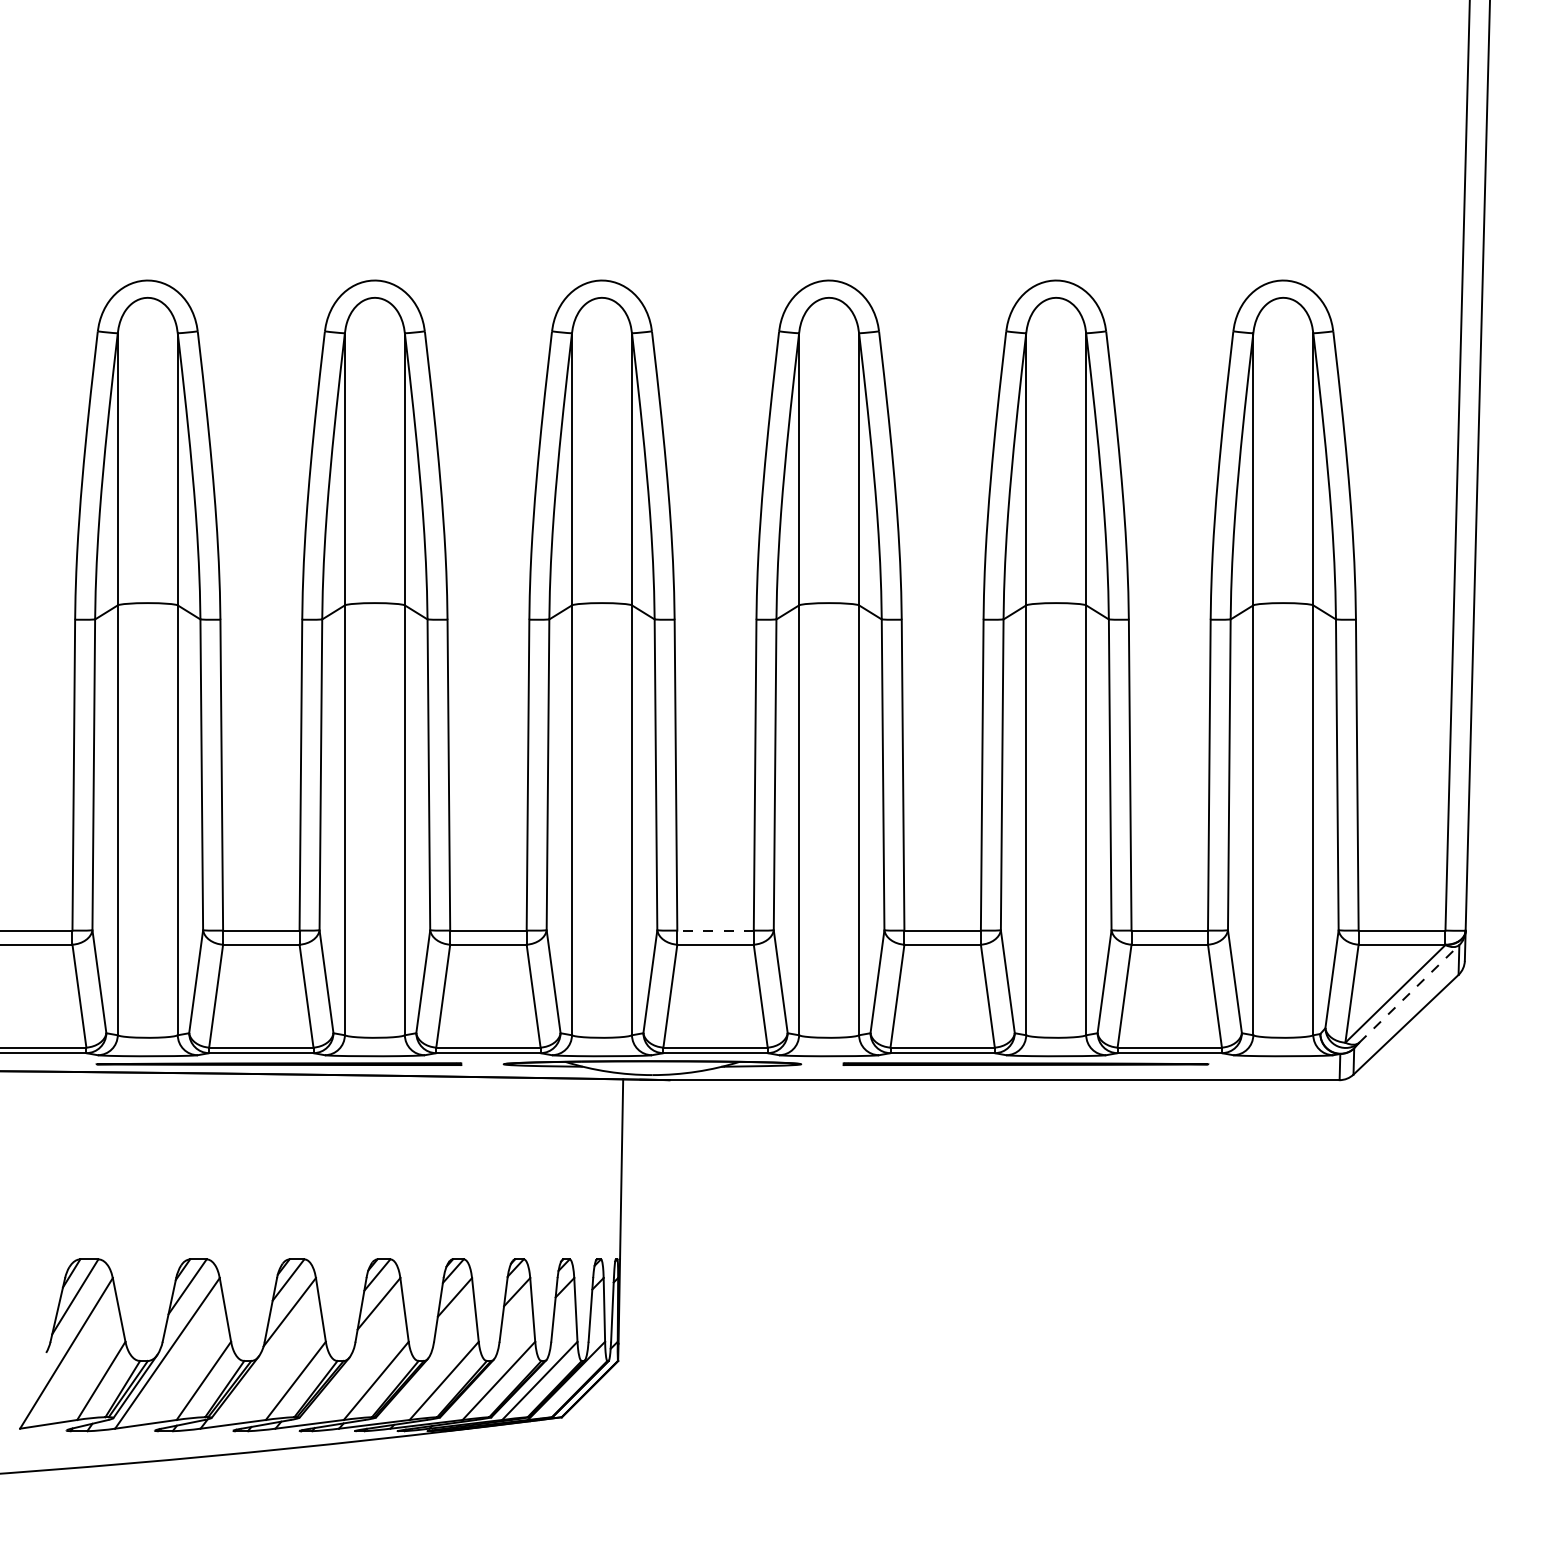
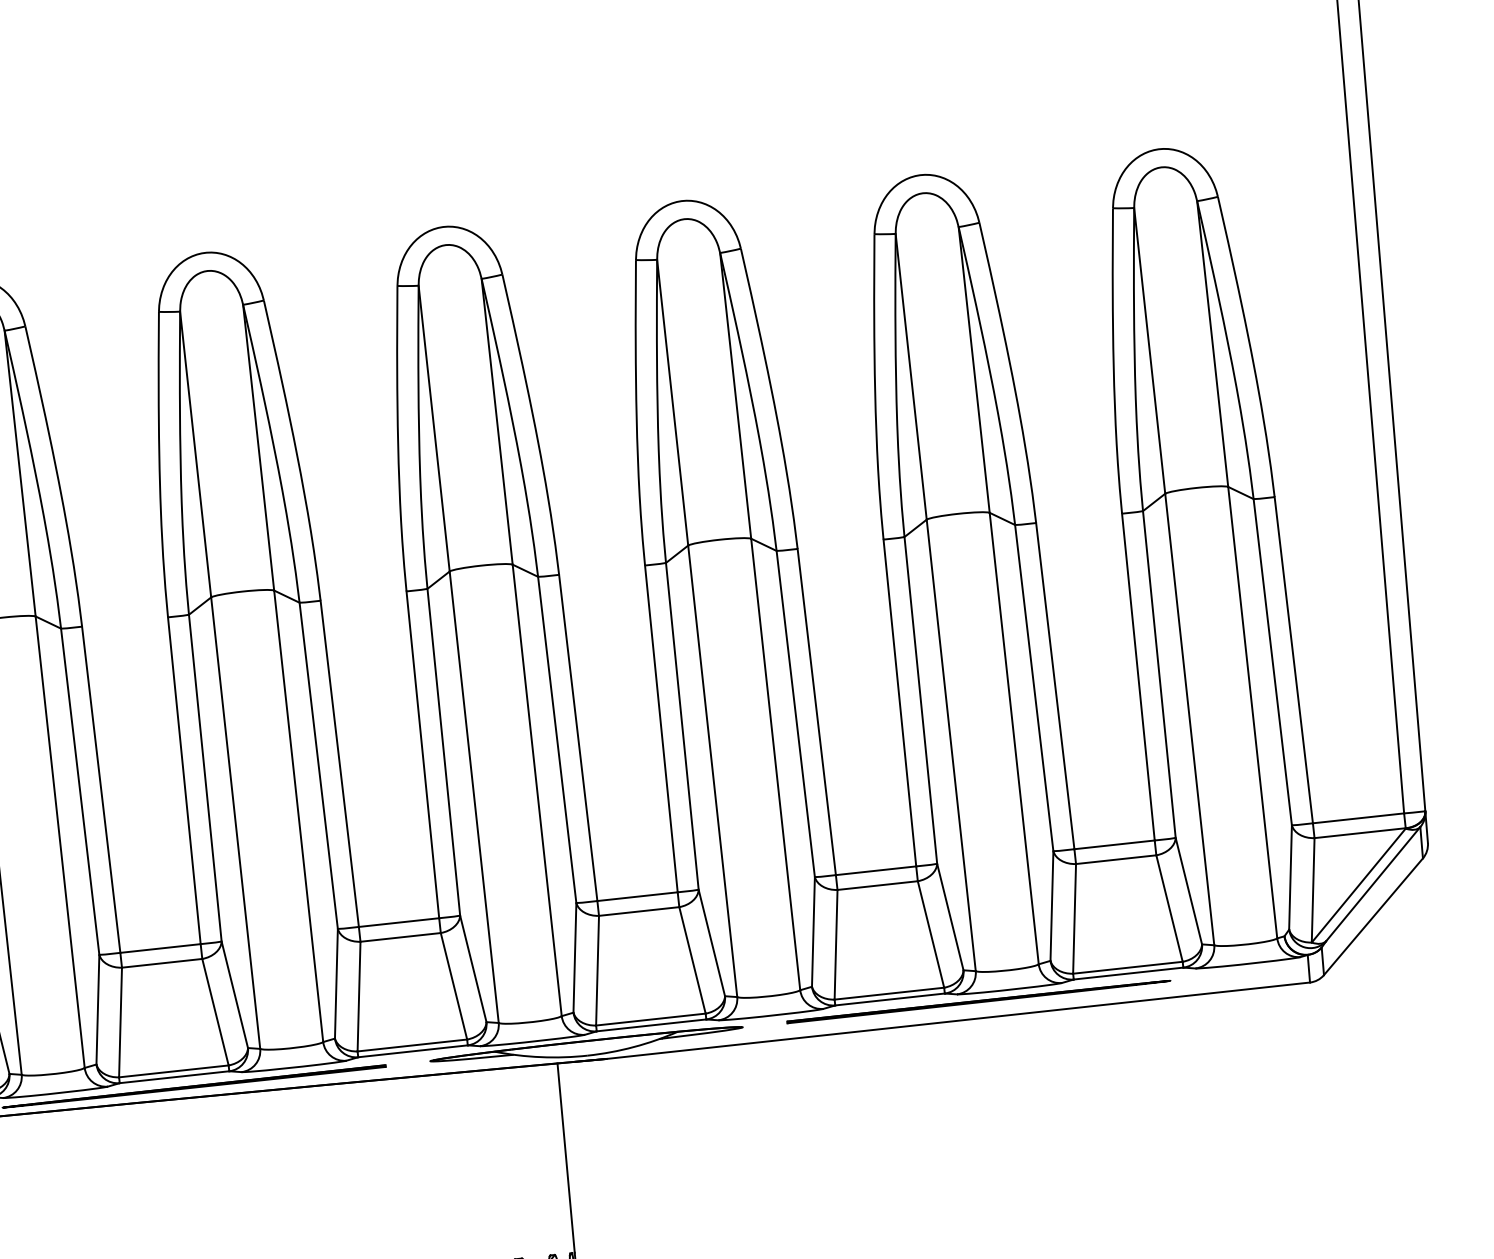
line: (715, 930) -> (637, 896), dashed -> solid
line: (1409, 993) -> (1373, 883), dashed -> solid

